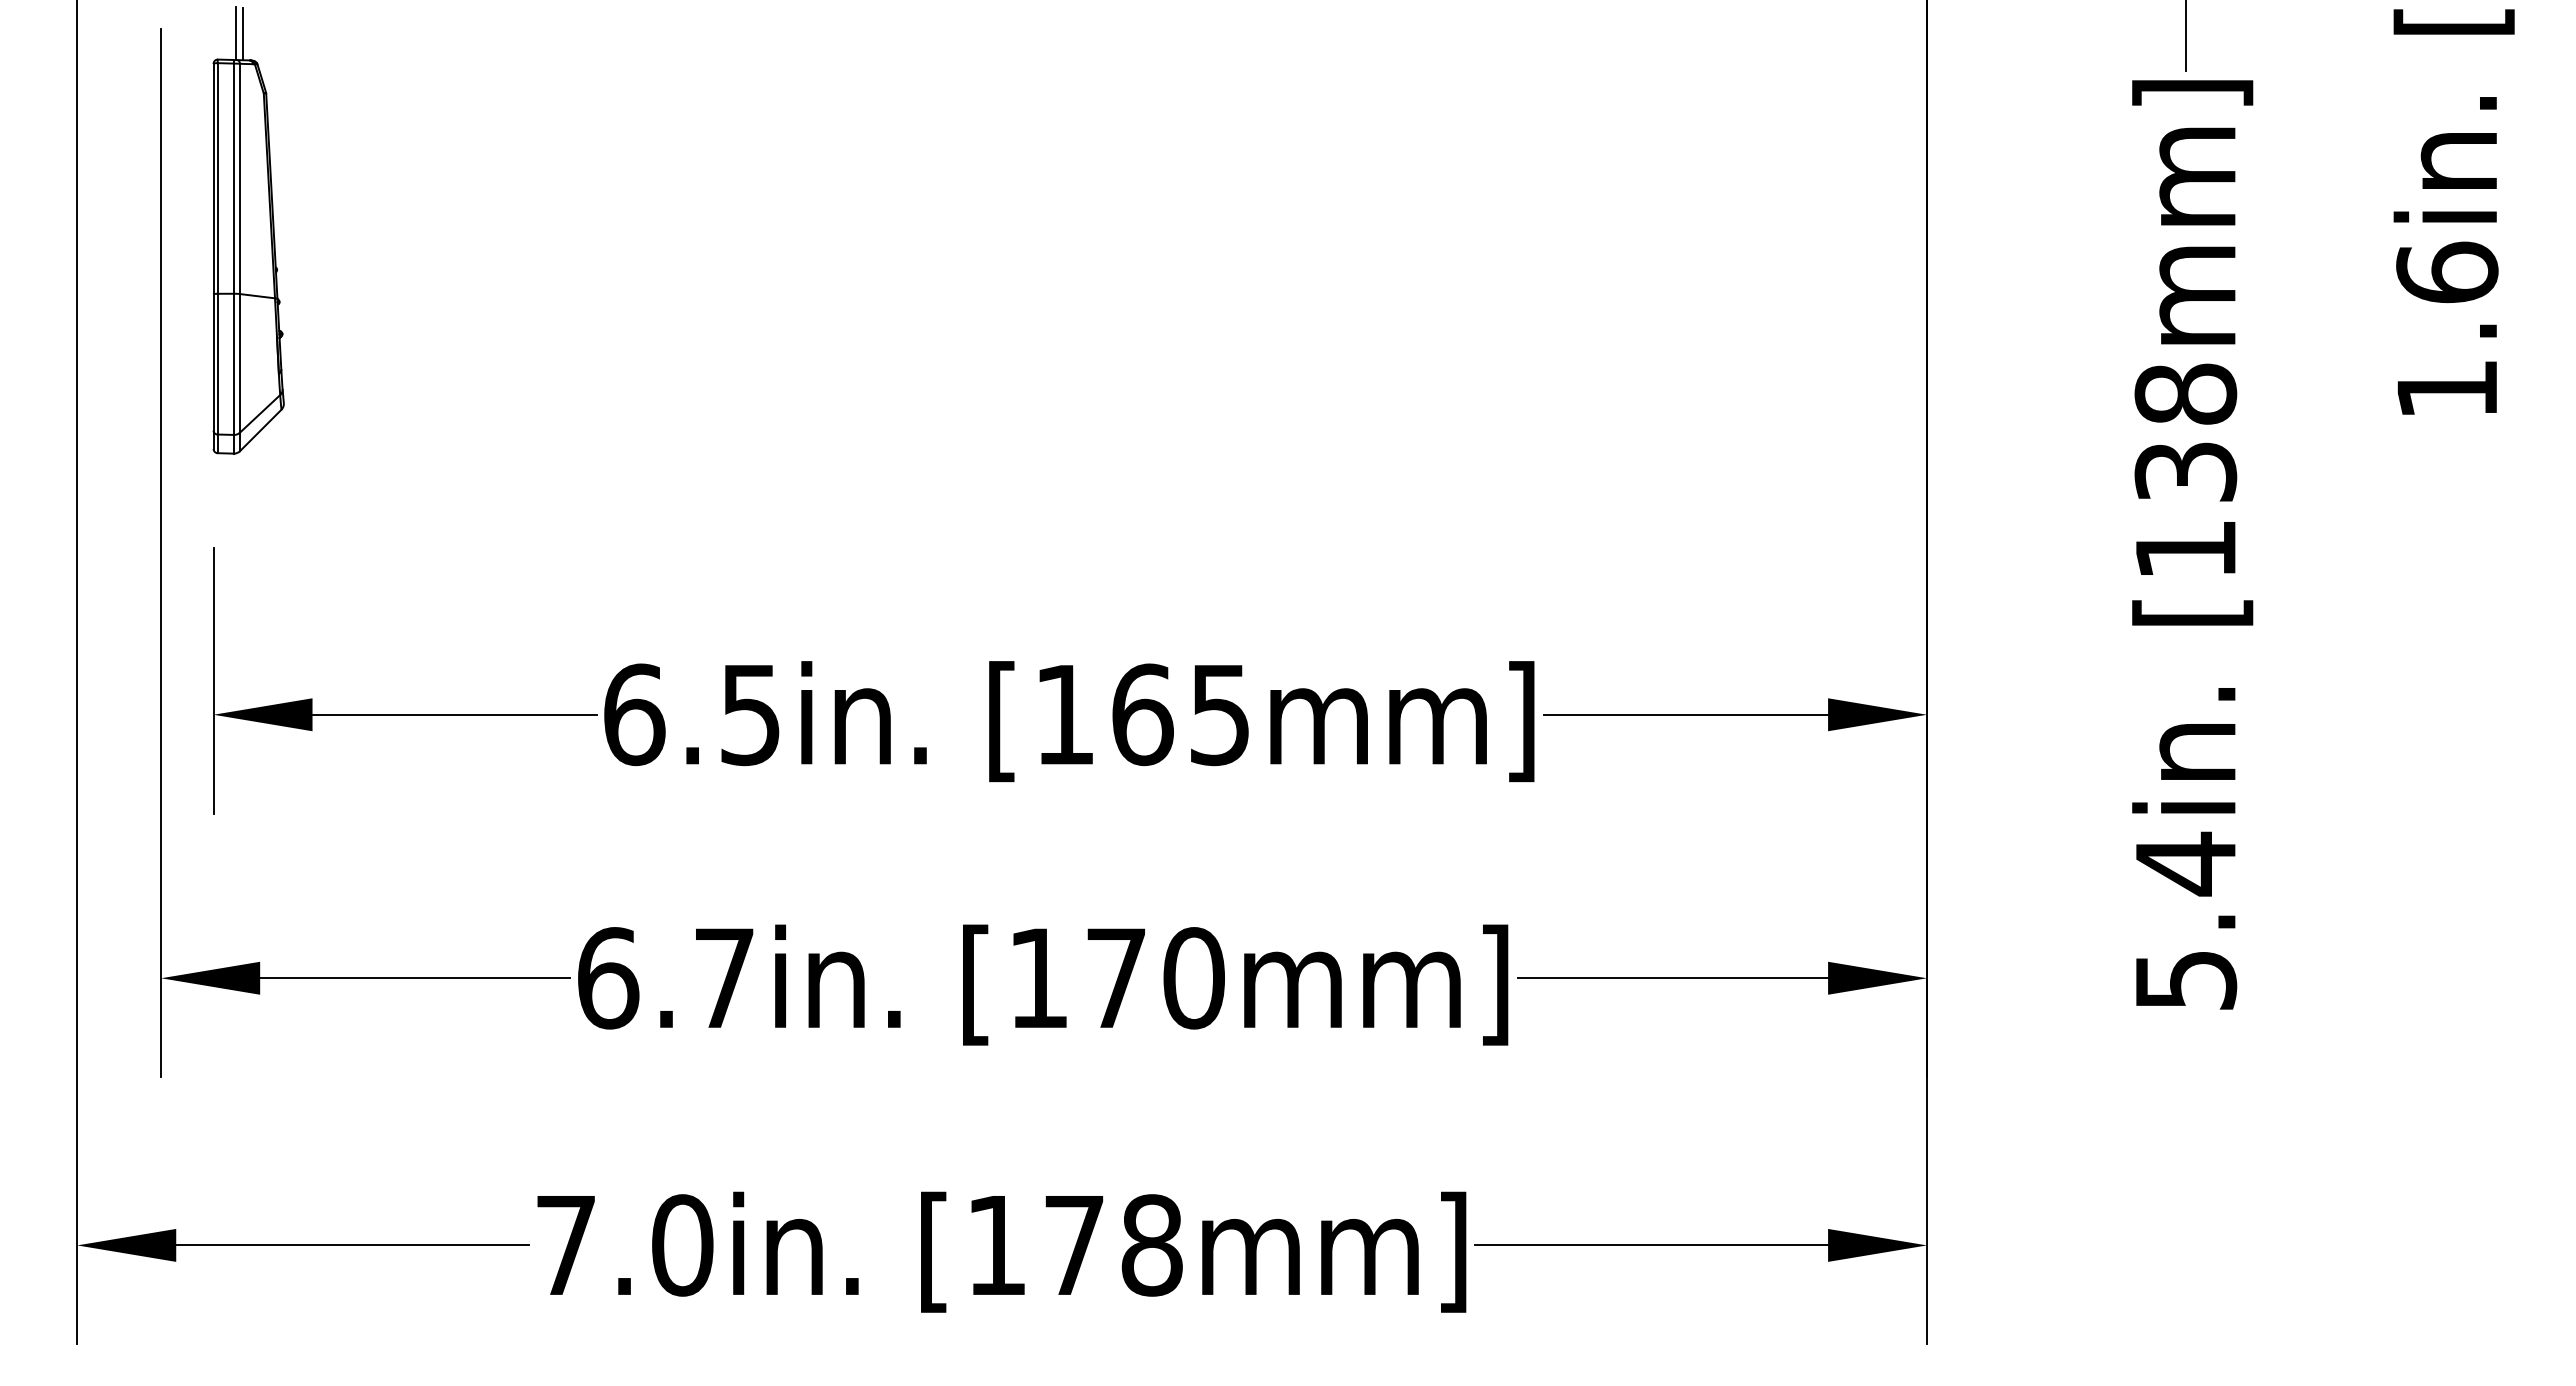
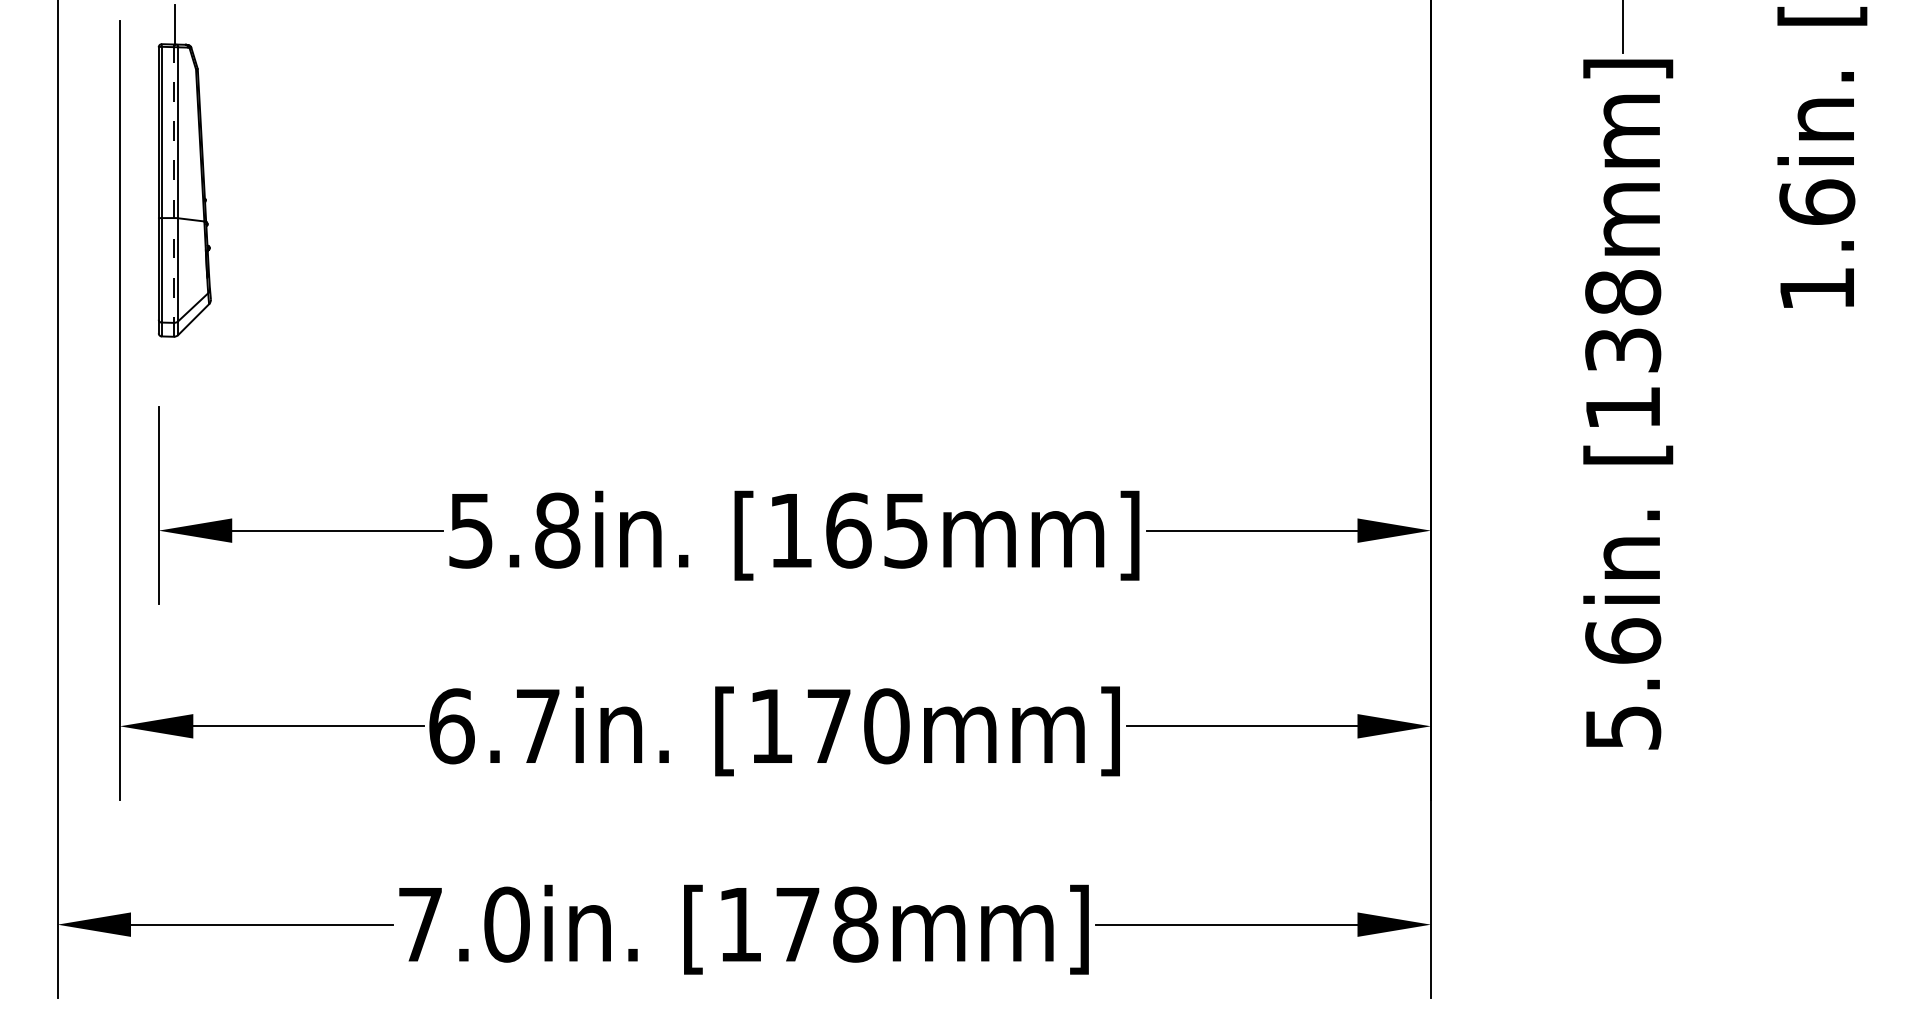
line: (242, 33) -> (180, 24), removed
line: (233, 258) -> (173, 191), solid -> dashed
text: (692, 714) -> (514, 530), 6.5in. -> 5.8in.
text: (2185, 863) -> (1622, 641), 5.4in. -> 5.6in.

